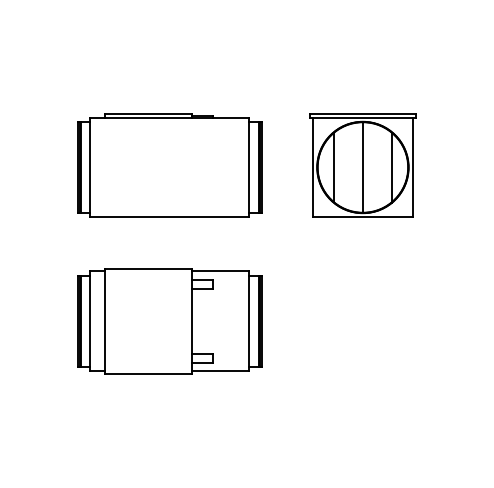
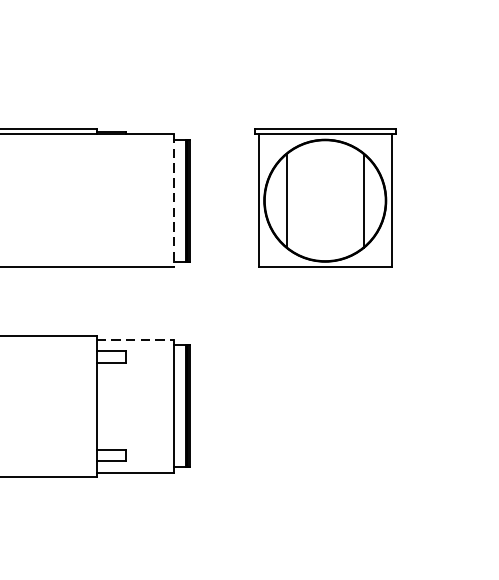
line: (249, 167) -> (173, 200), solid -> dashed
line: (362, 167) -> (324, 200), removed
line: (220, 271) -> (135, 339), solid -> dashed

